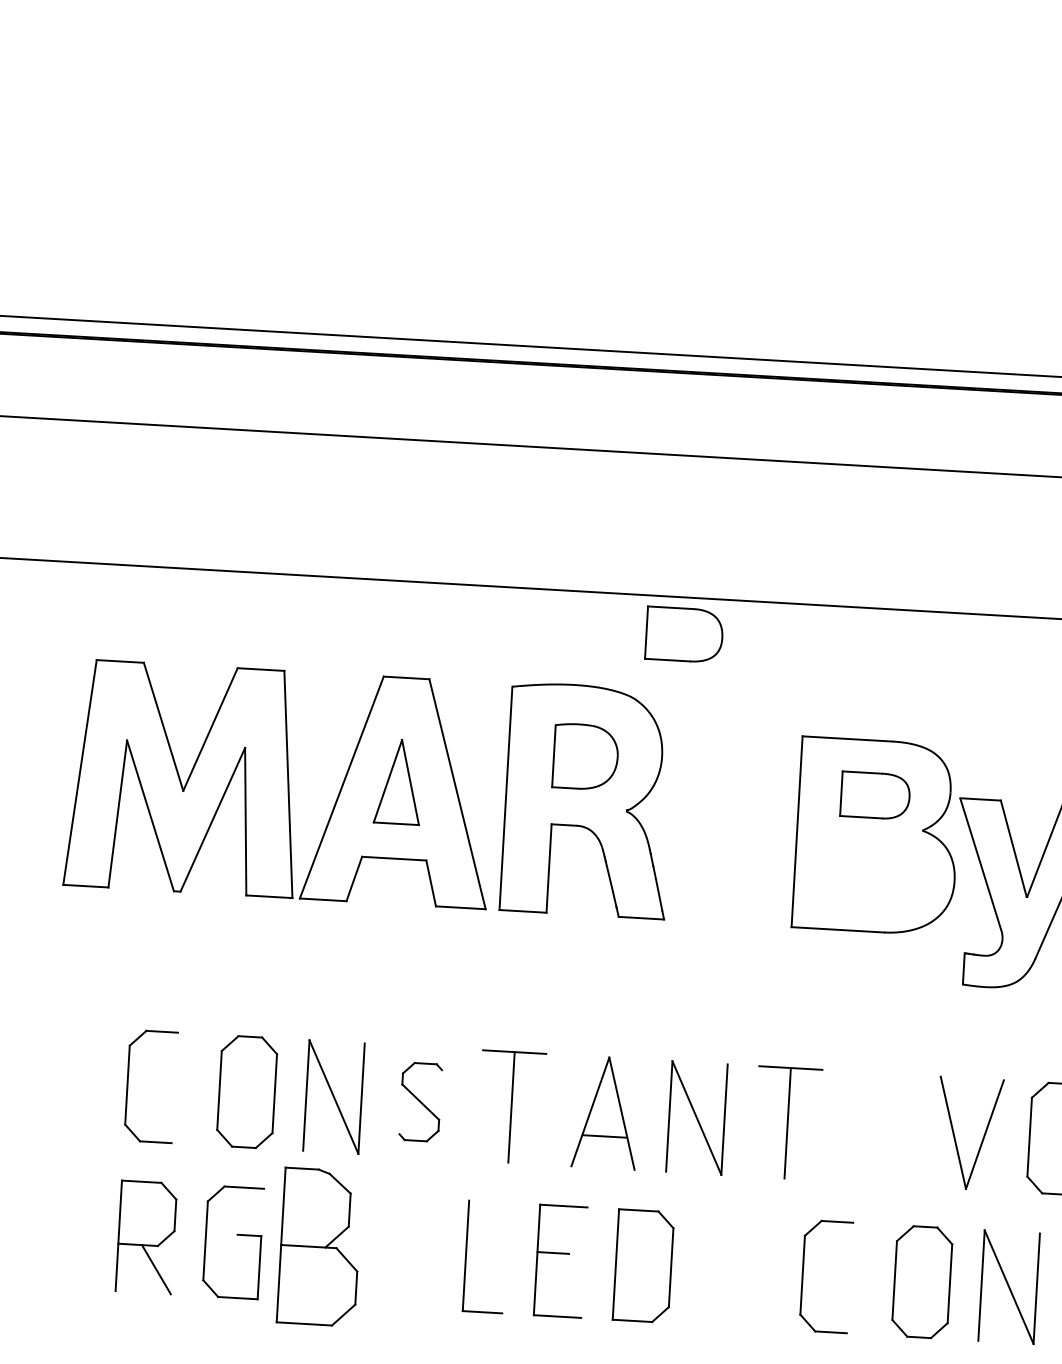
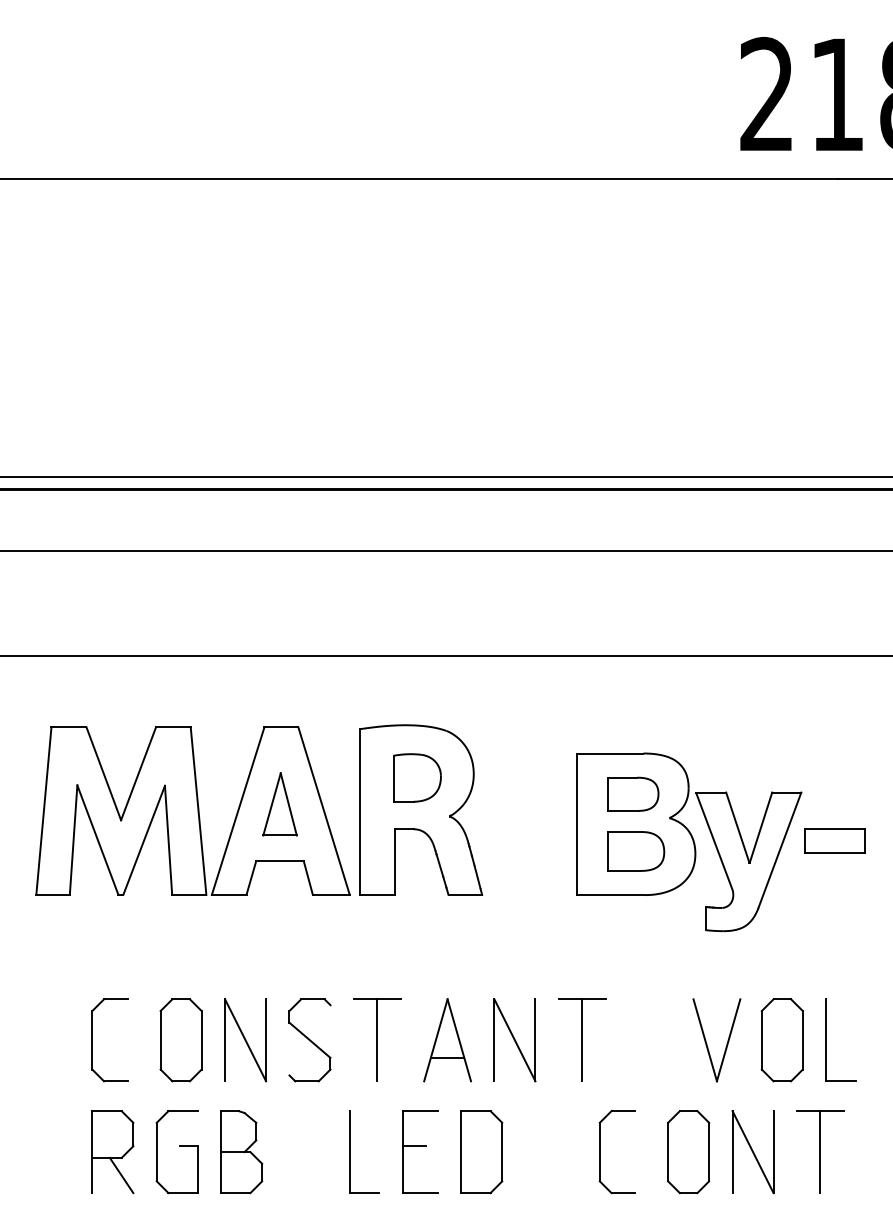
part: (684, 634) -> (636, 851), moved
part: (420, 1102) -> (309, 1040), size x1.43
part: (319, 1247) -> (241, 1152), size x0.71

